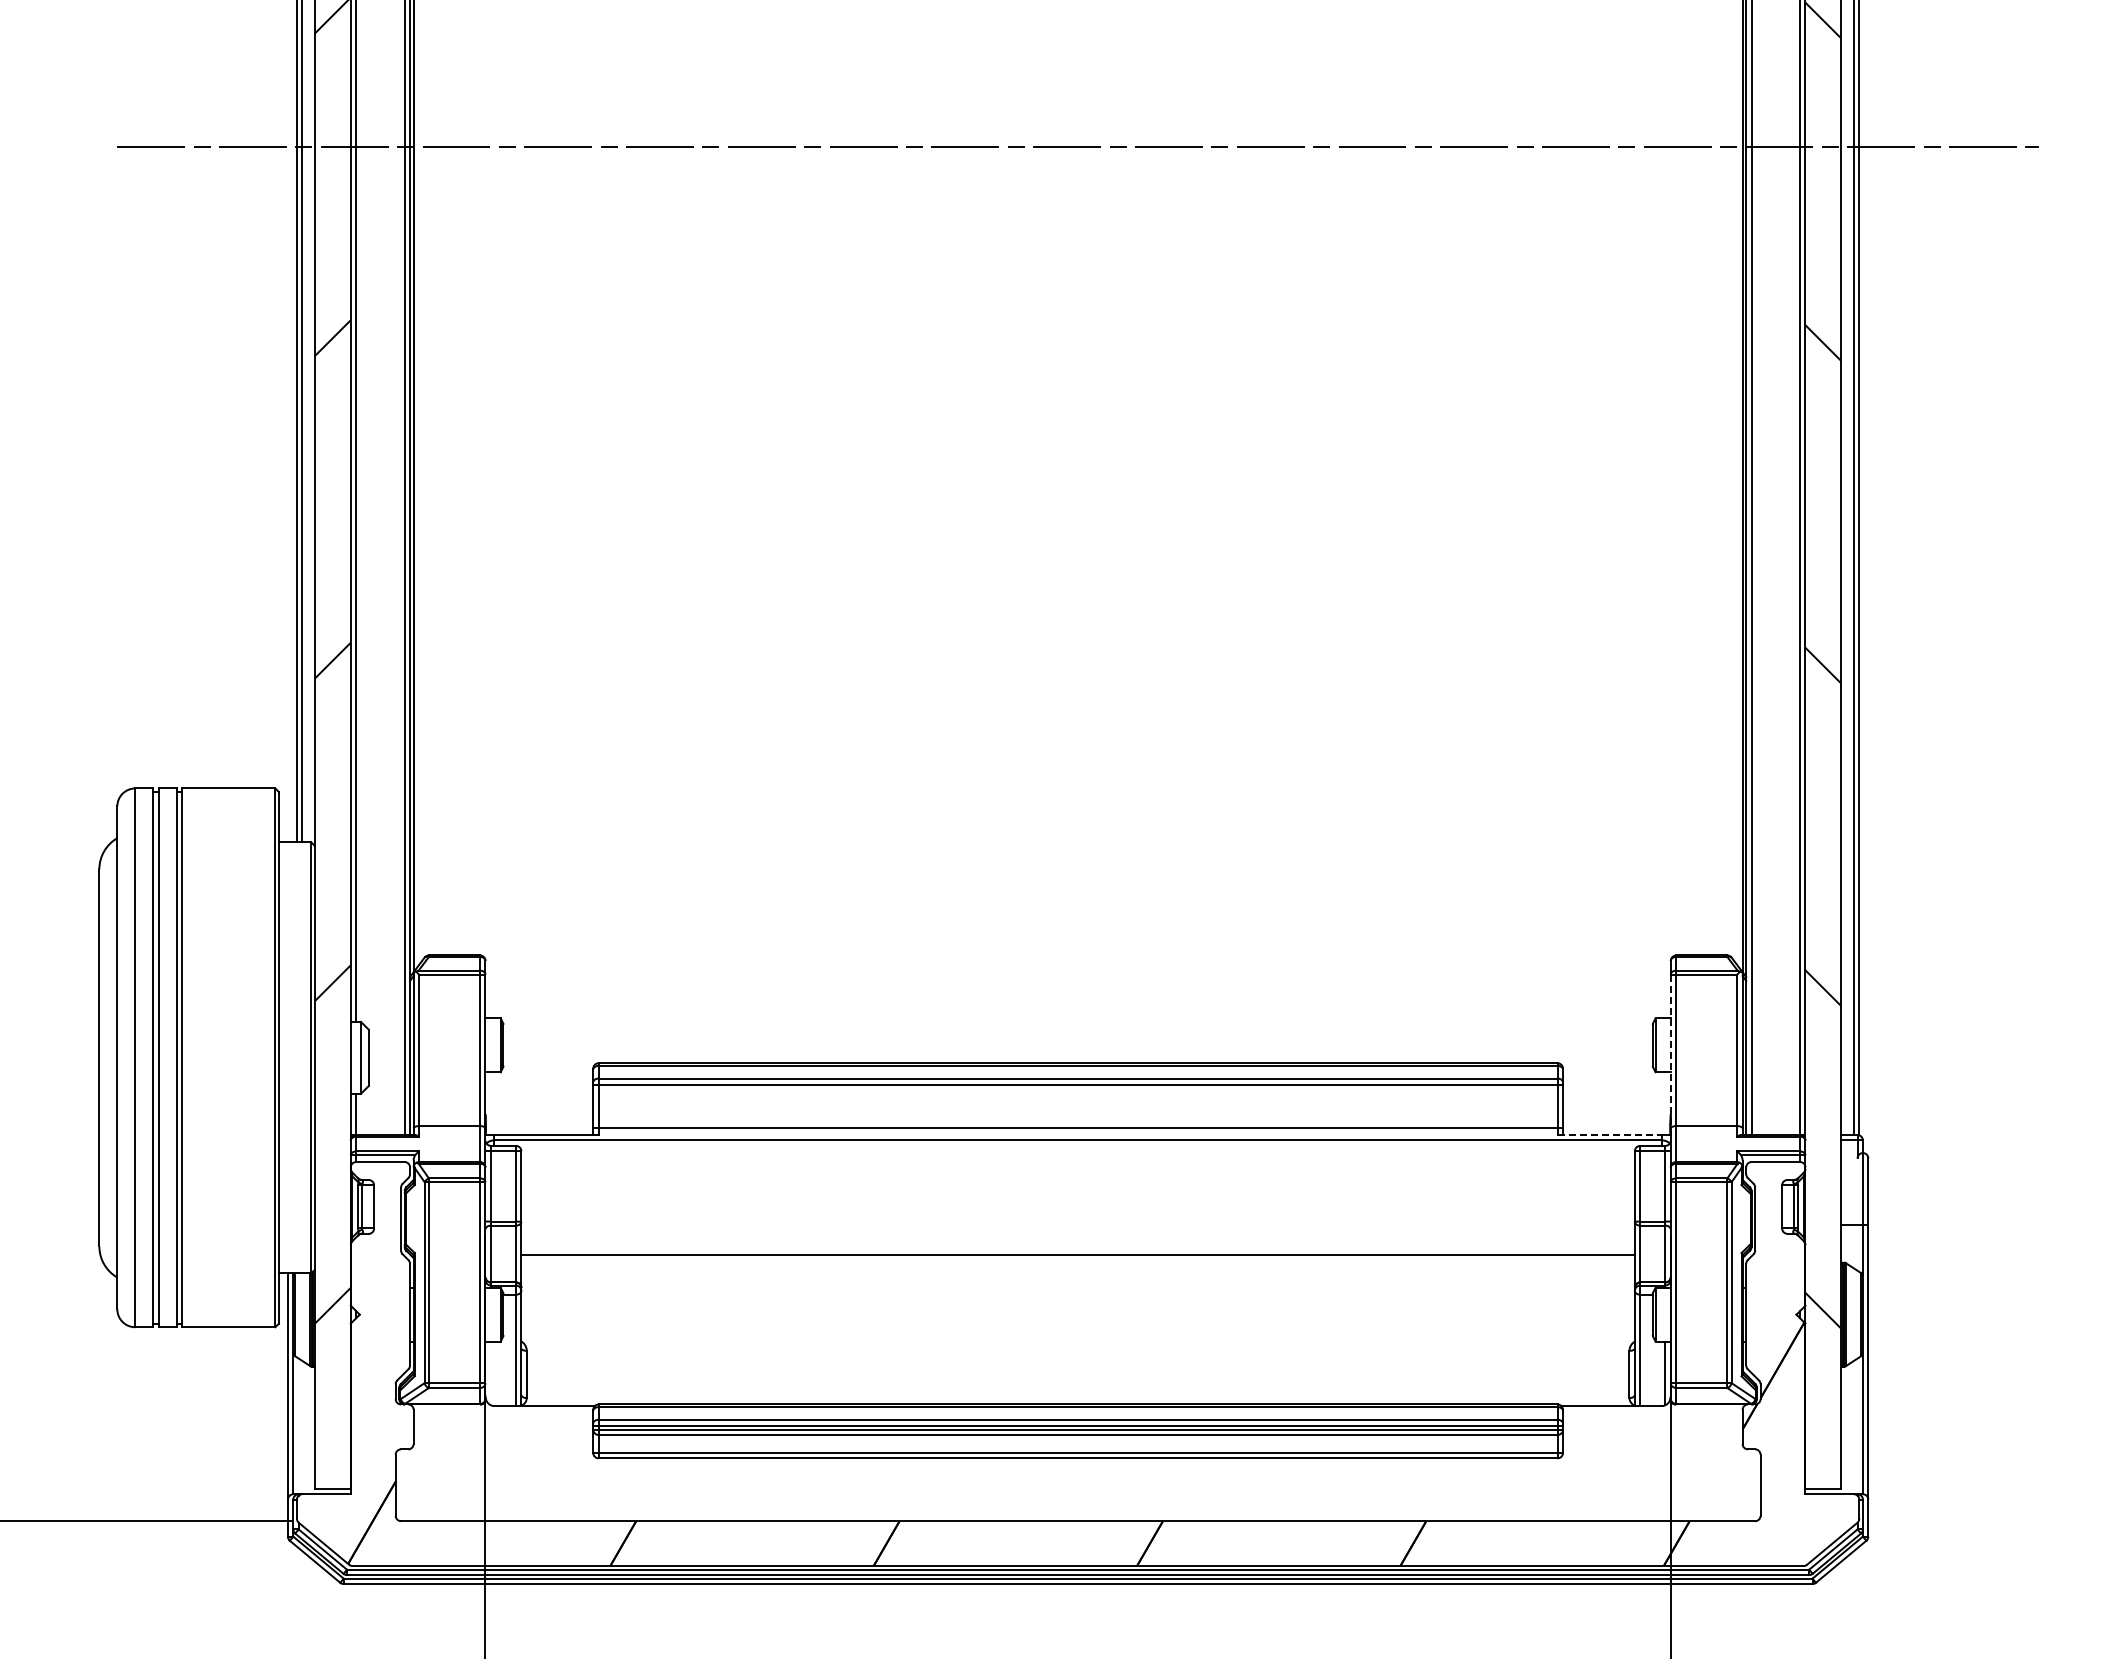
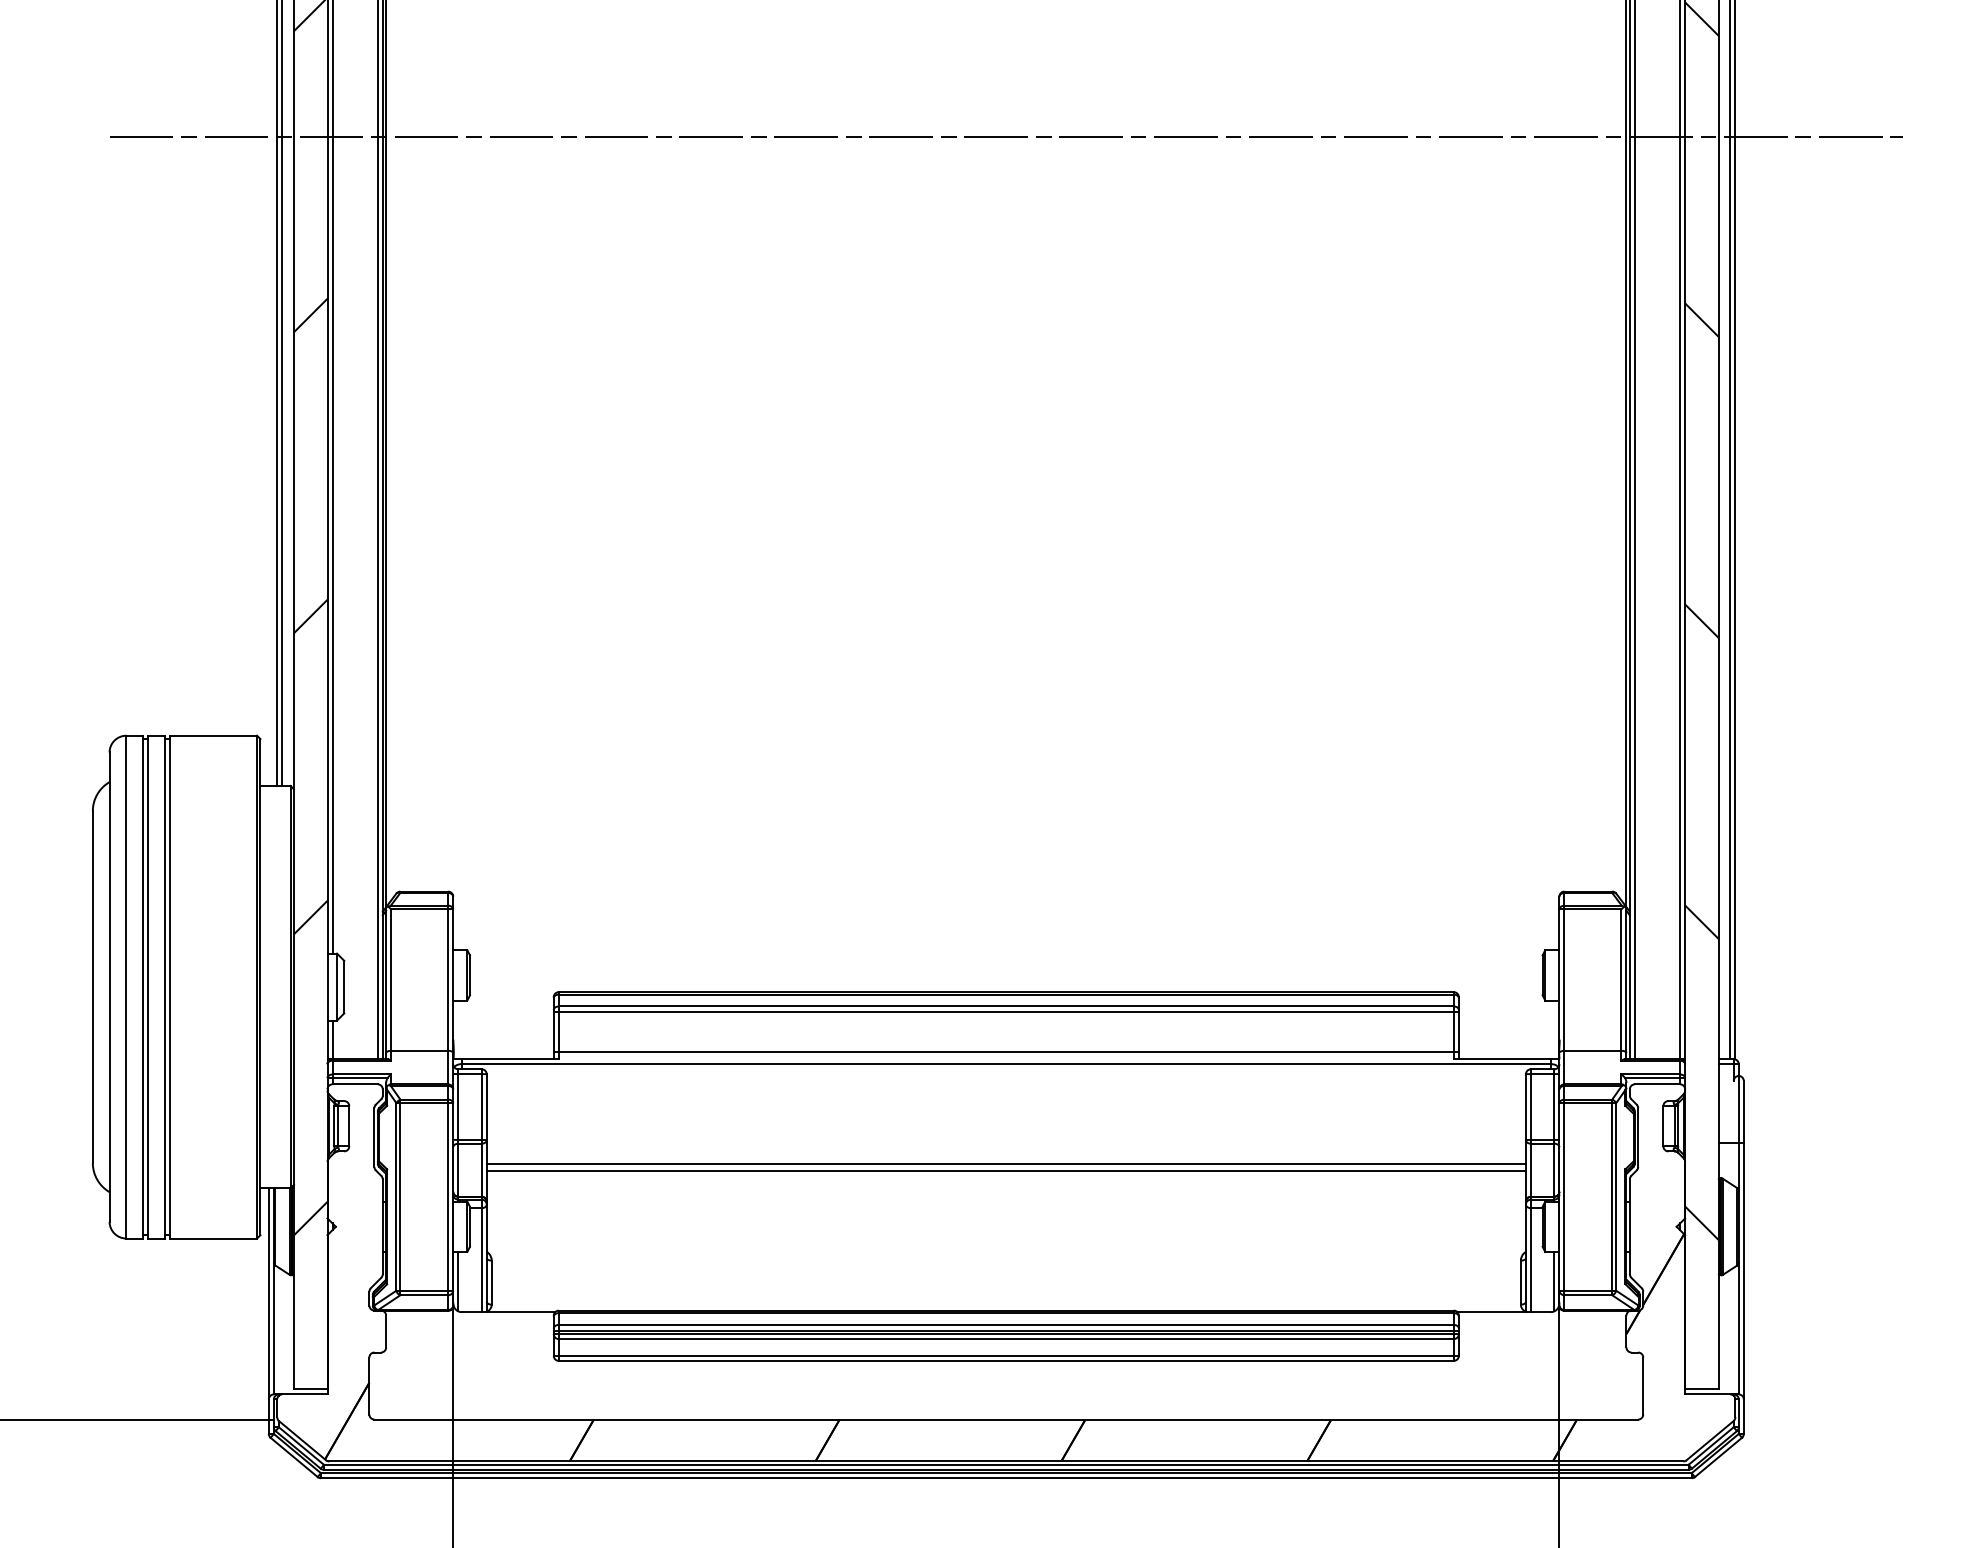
line: (1670, 1051) -> (1559, 981), dashed -> solid
line: (1610, 1135) -> (1503, 1059), dashed -> solid
line: (1077, 1247) -> (1005, 1164), added
line: (490, 1373) -> (457, 1281), added

